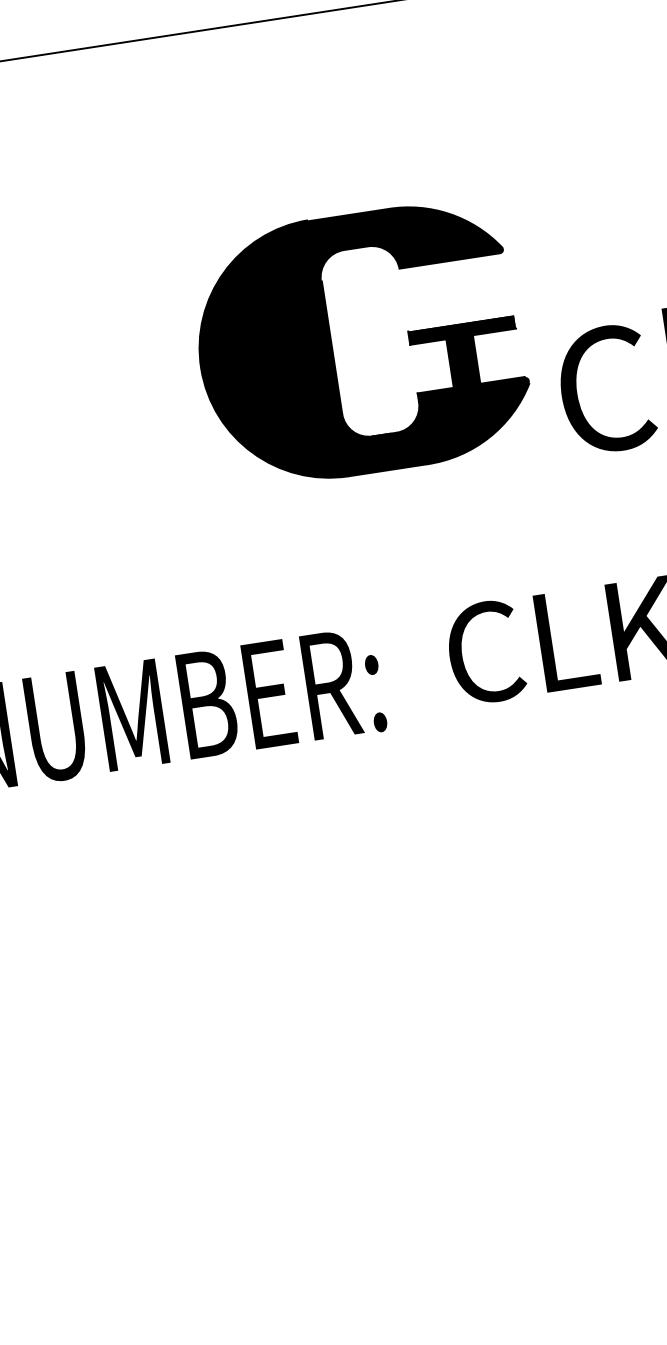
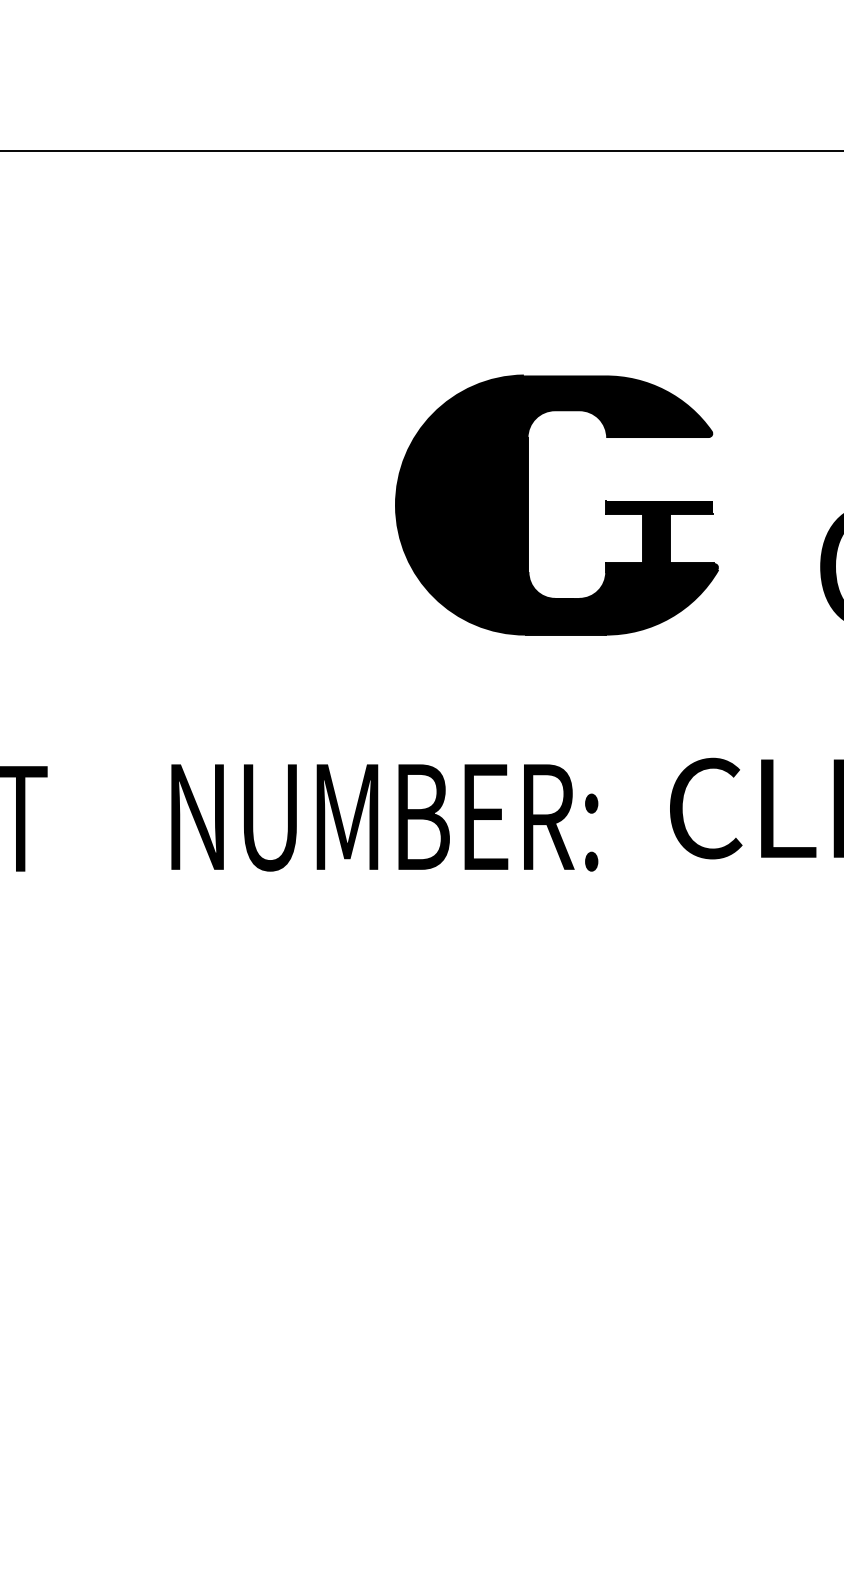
part: (332, 347) -> (528, 504), moved

